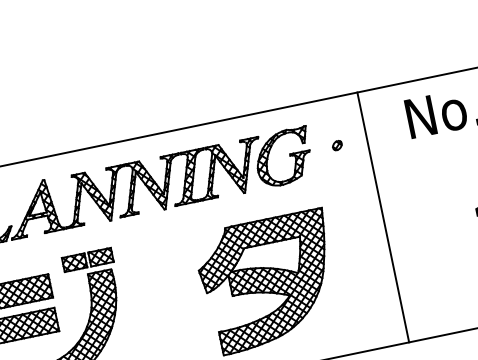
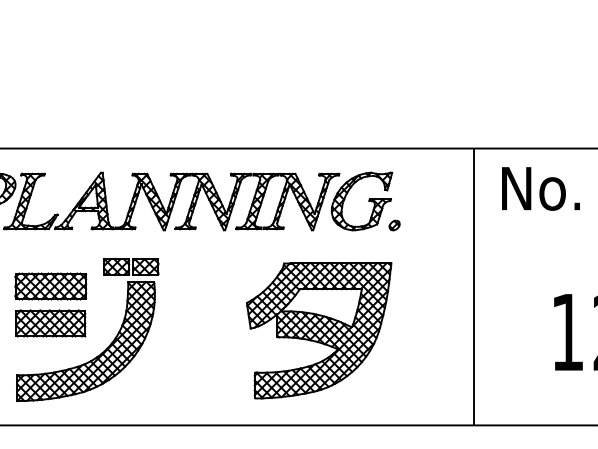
part: (337, 145) -> (394, 225), moved
line: (383, 217) -> (473, 286), moved

